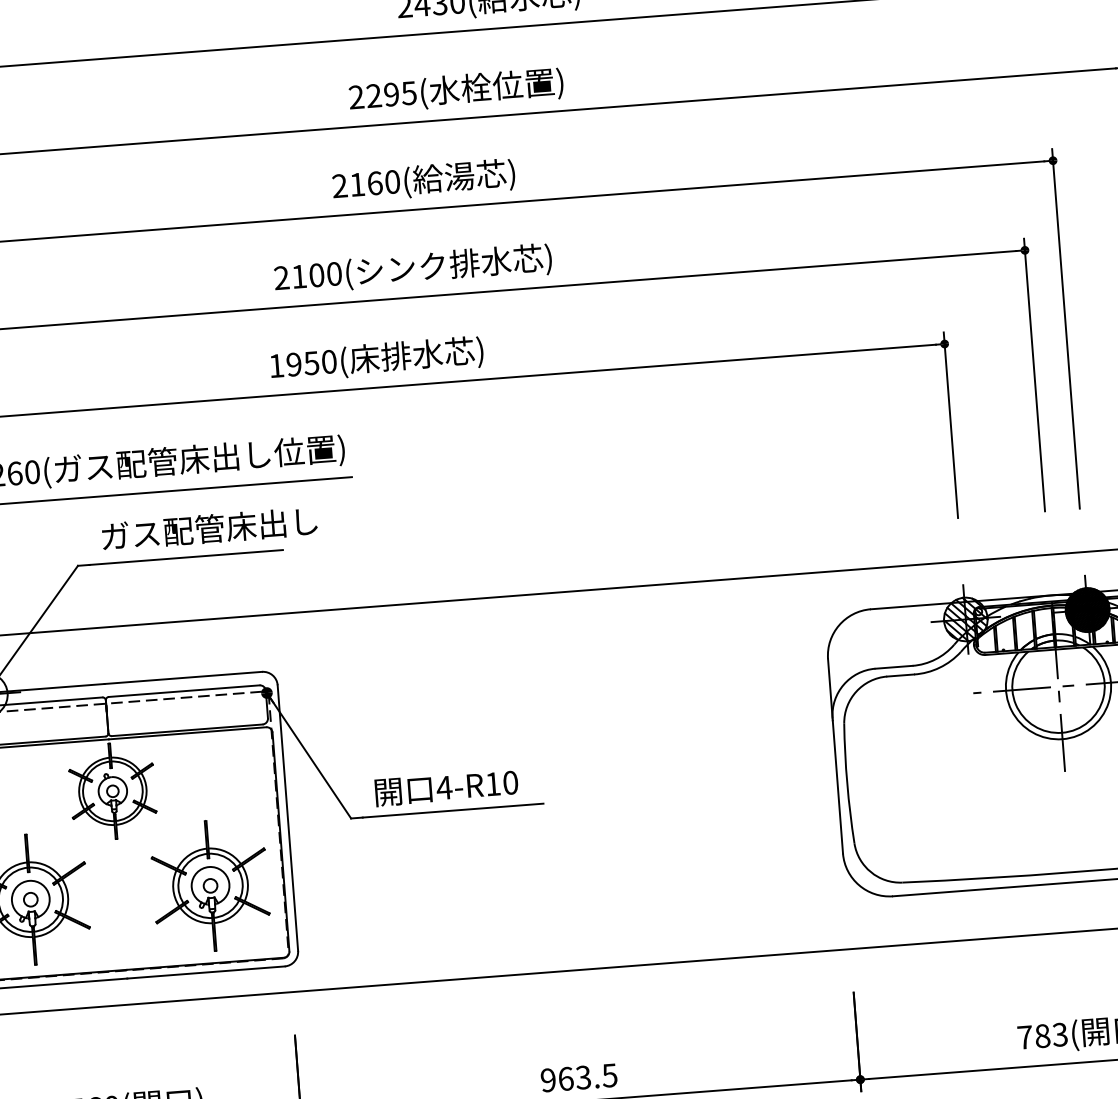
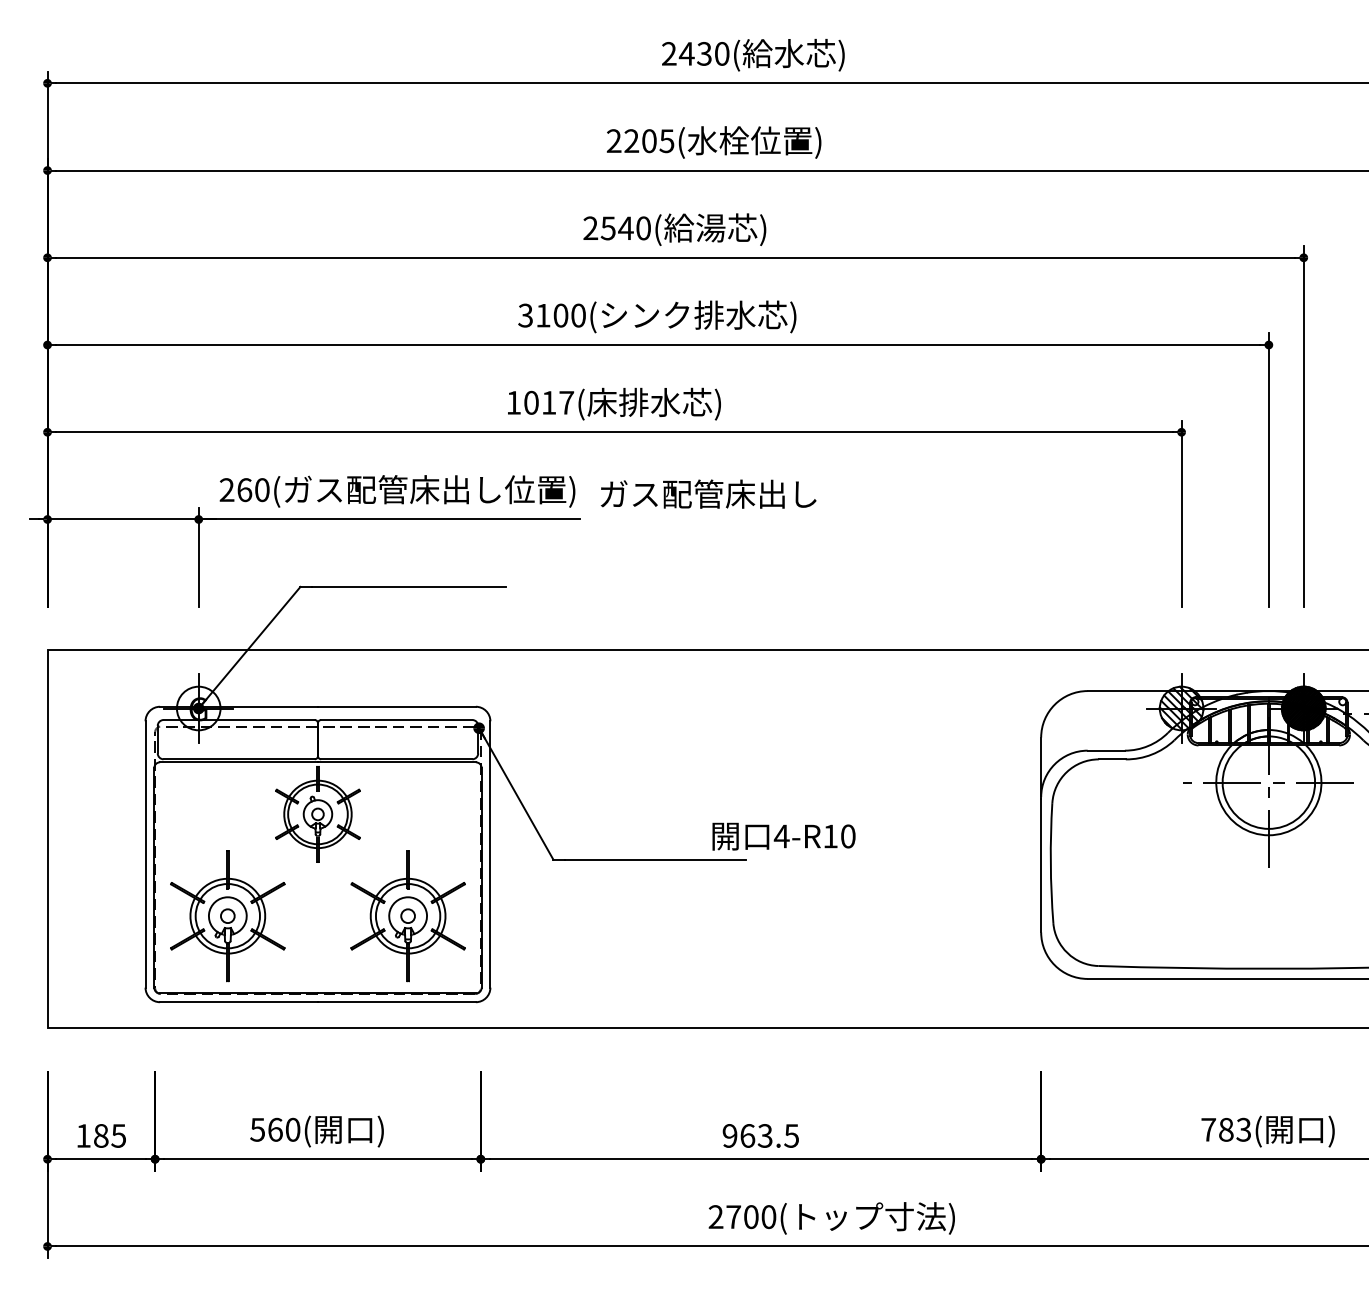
text: (391, 94) -> (649, 141), 2295( -> 2205(
text: (365, 184) -> (616, 228), 2160 -> 2540
text: (281, 277) -> (525, 315), 2100 -> 3100
text: (312, 362) -> (549, 402), 1950( -> 1017(
text: (209, 528) -> (708, 493), moved
text: (446, 787) -> (783, 836), moved

